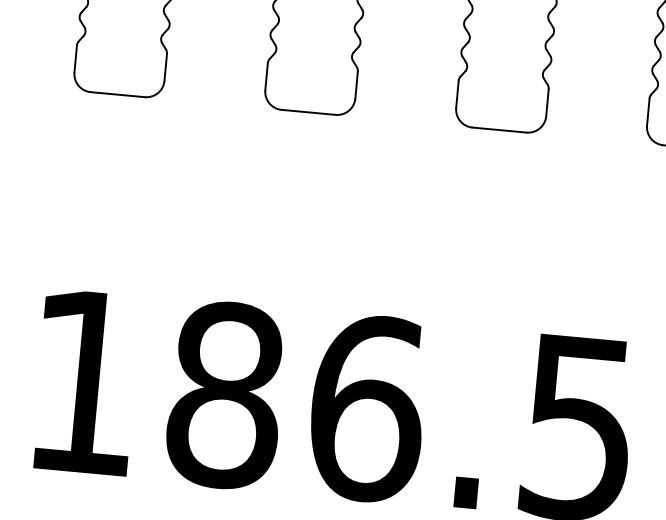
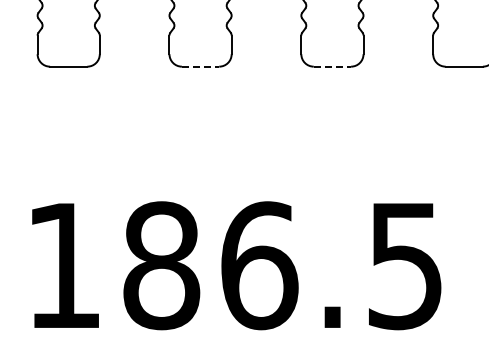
line: (308, 112) -> (200, 66), solid -> dashed
line: (499, 129) -> (332, 66), solid -> dashed

